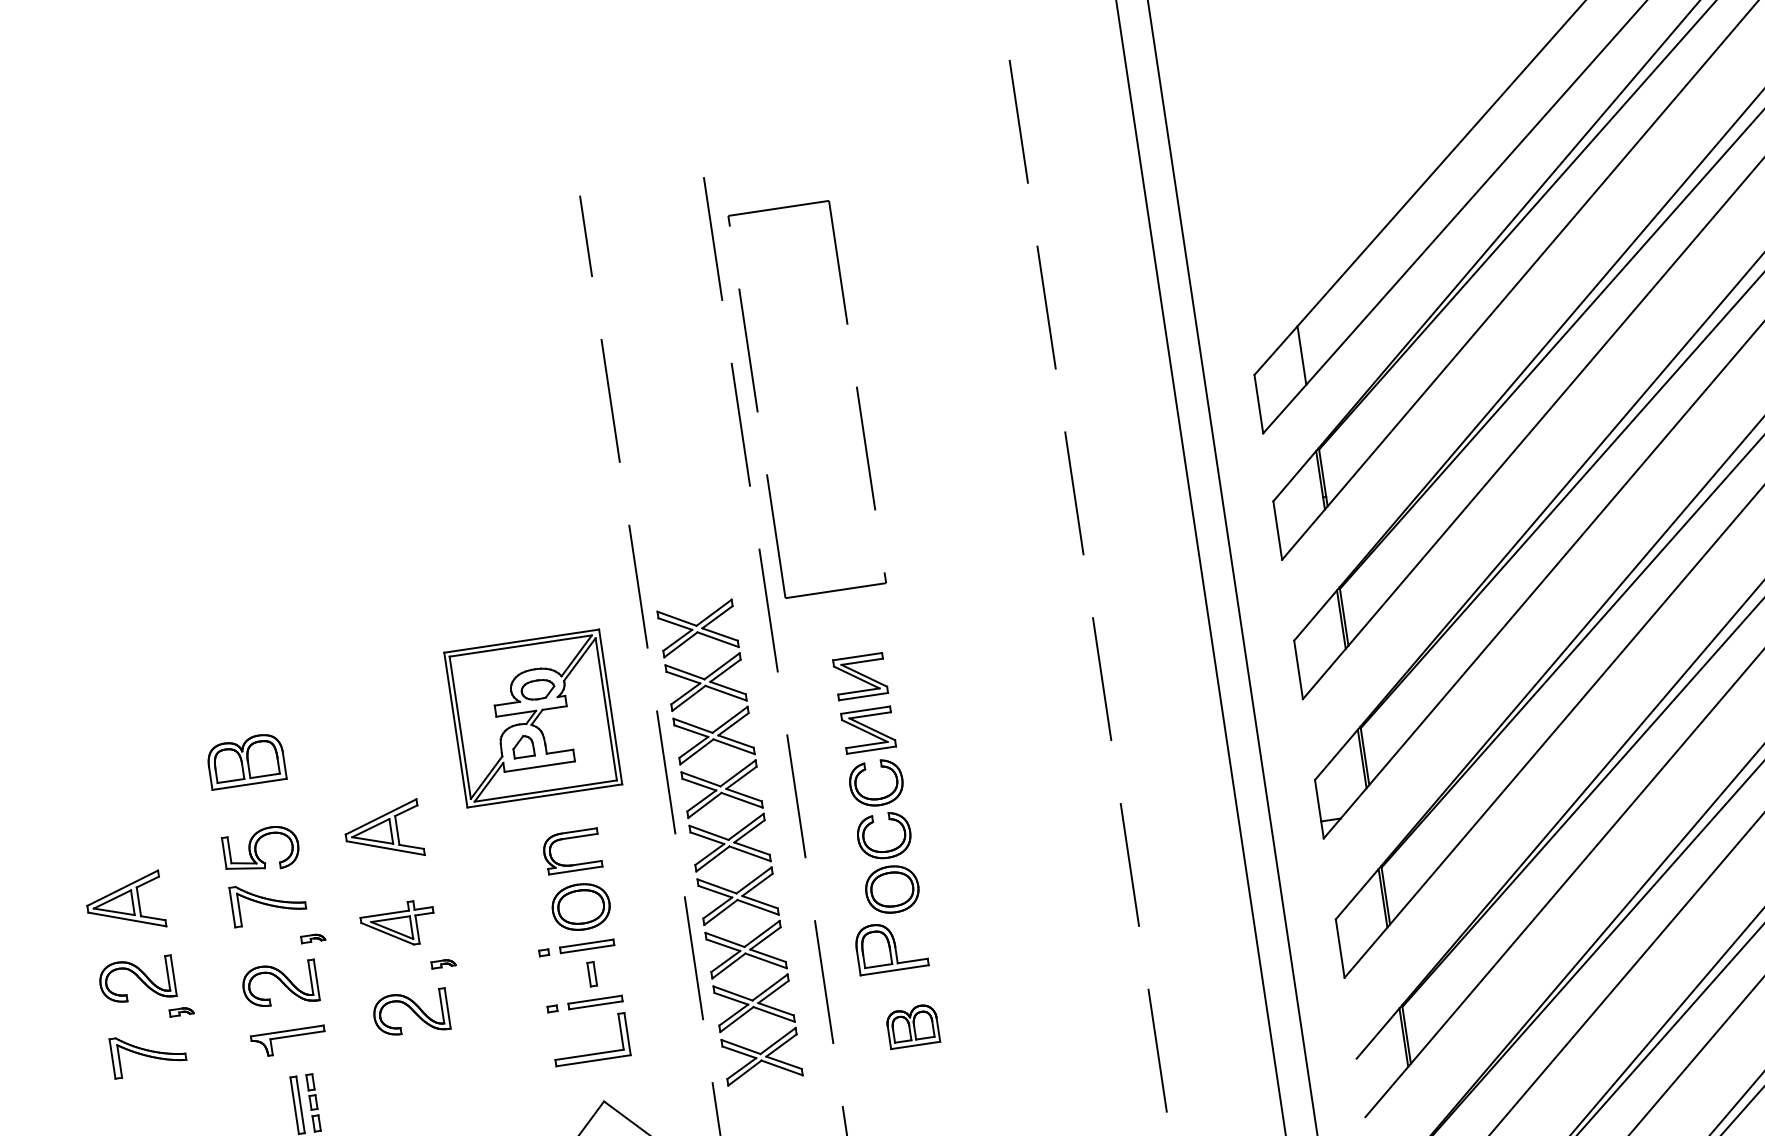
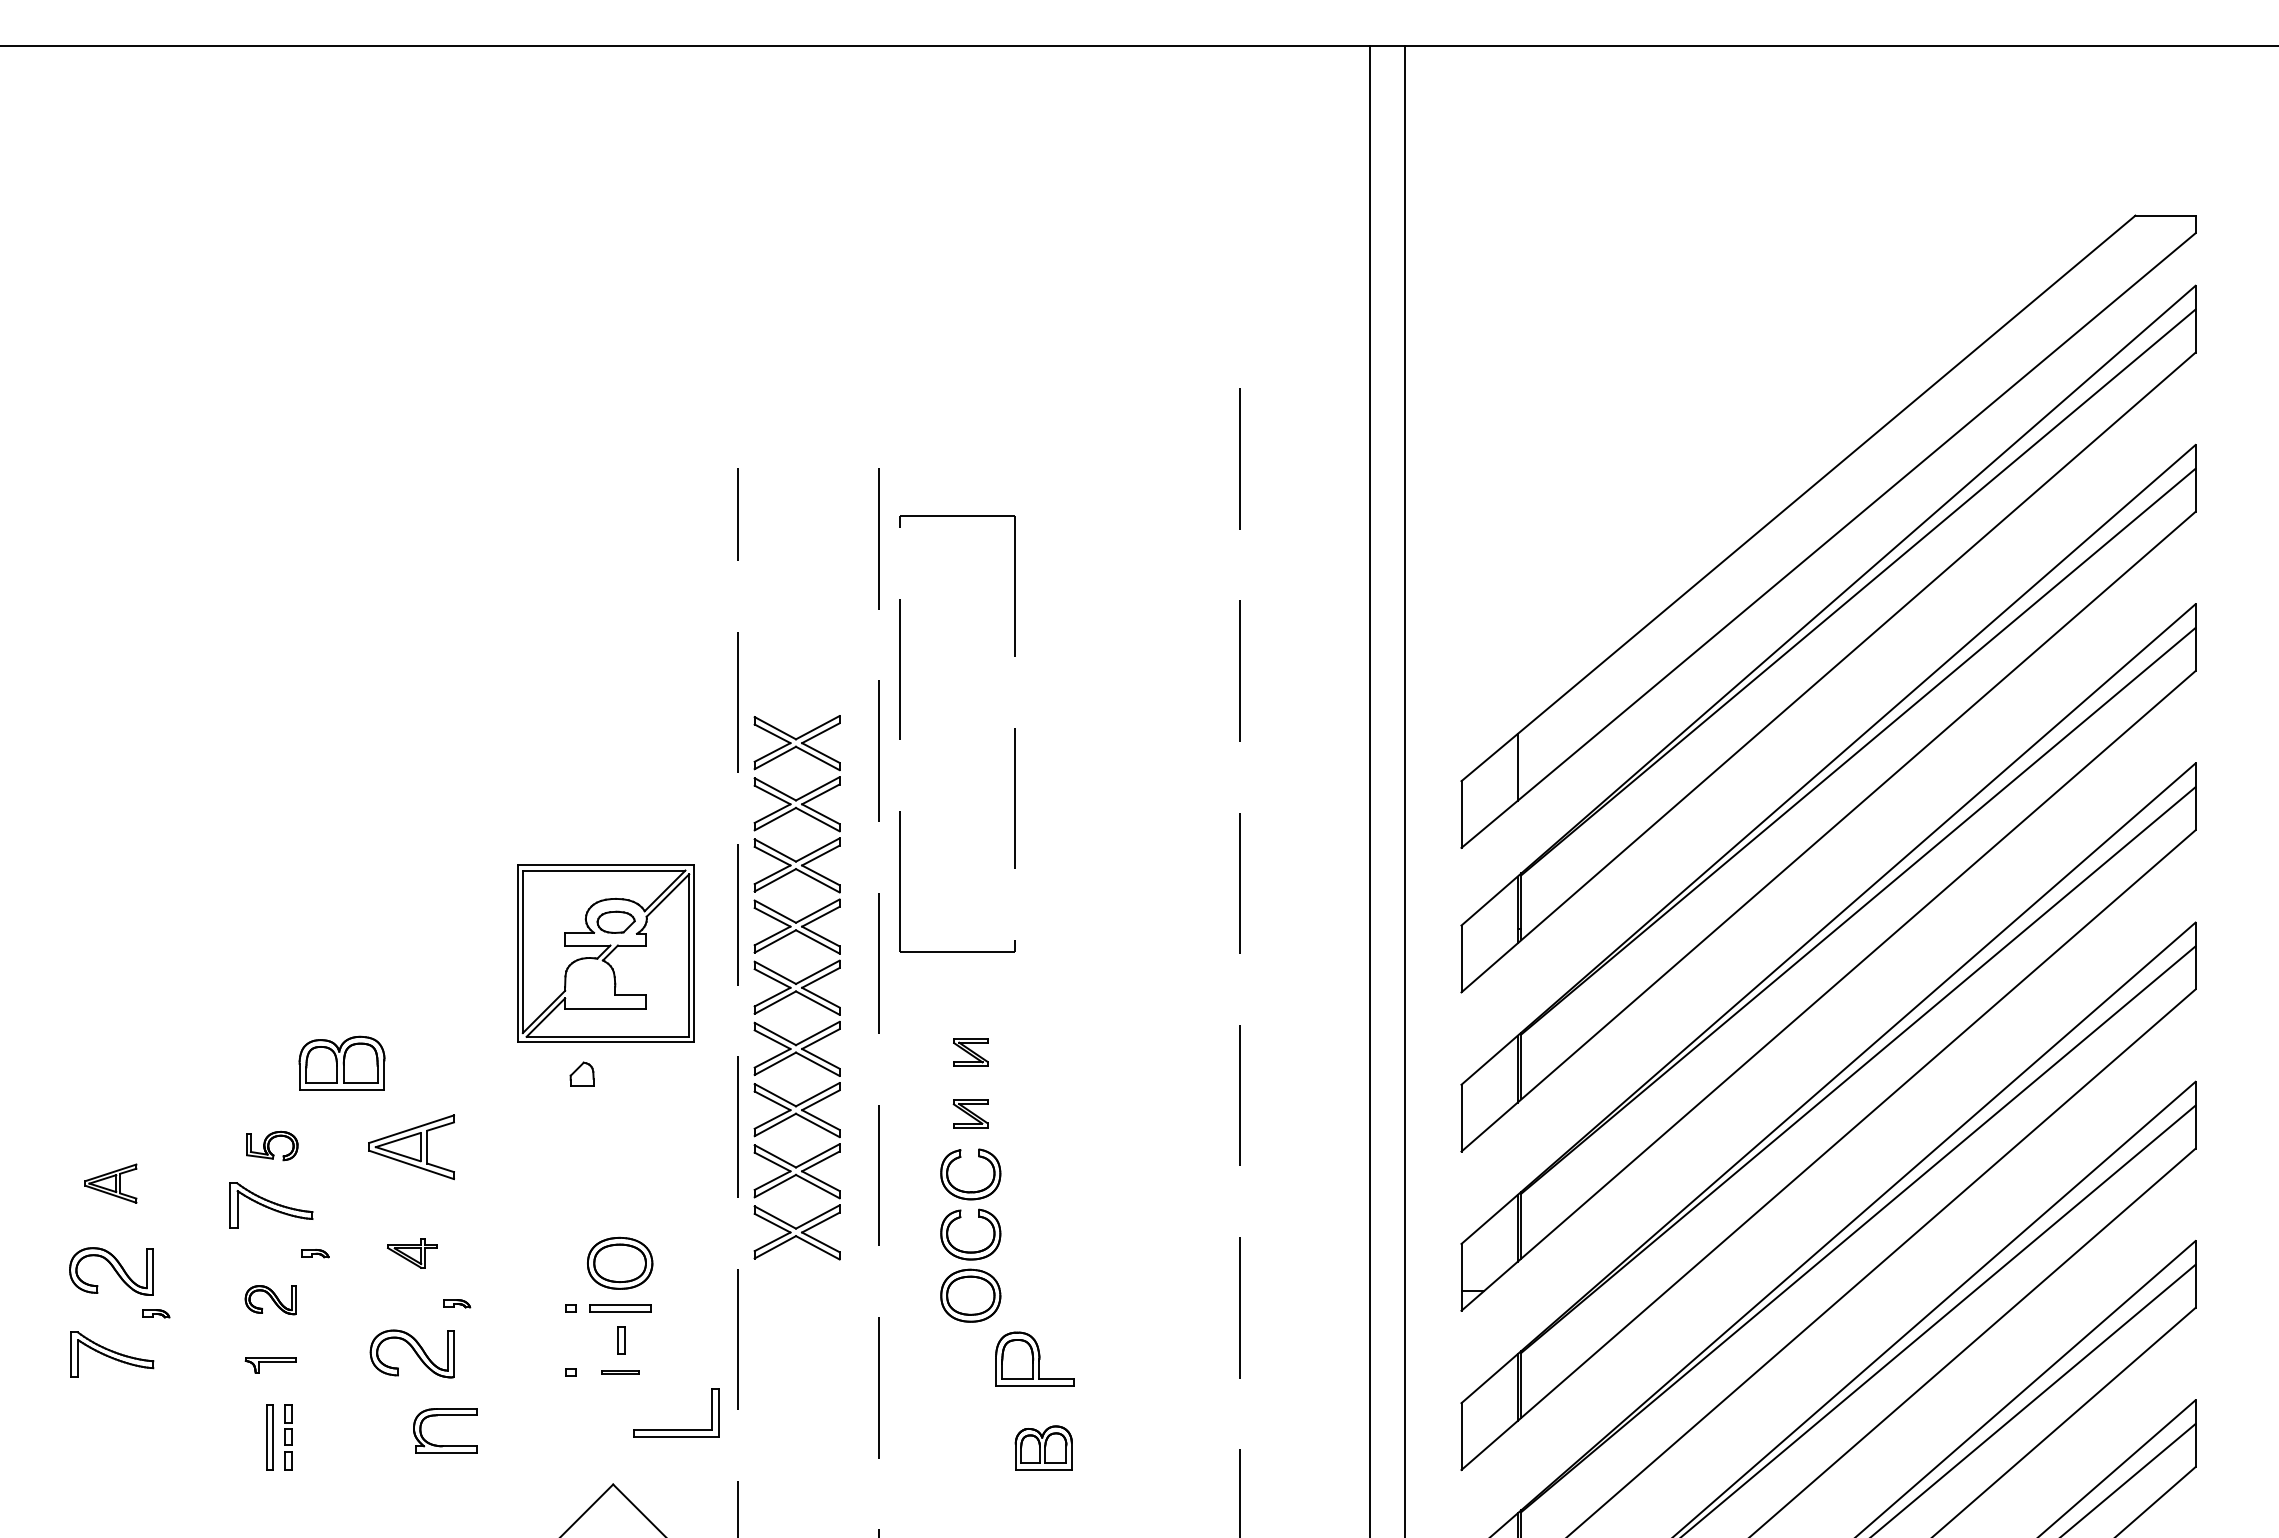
part: (860, 676) -> (970, 1052), size x0.6
part: (532, 718) -> (605, 953), moved
part: (868, 730) -> (970, 1113), size x0.6
part: (245, 760) -> (341, 1062), moved
part: (570, 838) -> (445, 1415), moved
part: (729, 842) -> (796, 987), moved
part: (261, 849) -> (272, 1145), size x0.6
part: (124, 903) -> (110, 1183), size x0.6
part: (398, 925) -> (412, 1253), size x0.6
part: (890, 945) -> (1034, 1358), moved
part: (279, 984) -> (270, 1299), size x0.6
part: (595, 1002) -> (620, 1372), size x0.6
part: (912, 1025) -> (1043, 1447), moved
part: (288, 1042) -> (270, 1365), size x0.6
part: (592, 1053) -> (676, 1429), moved

